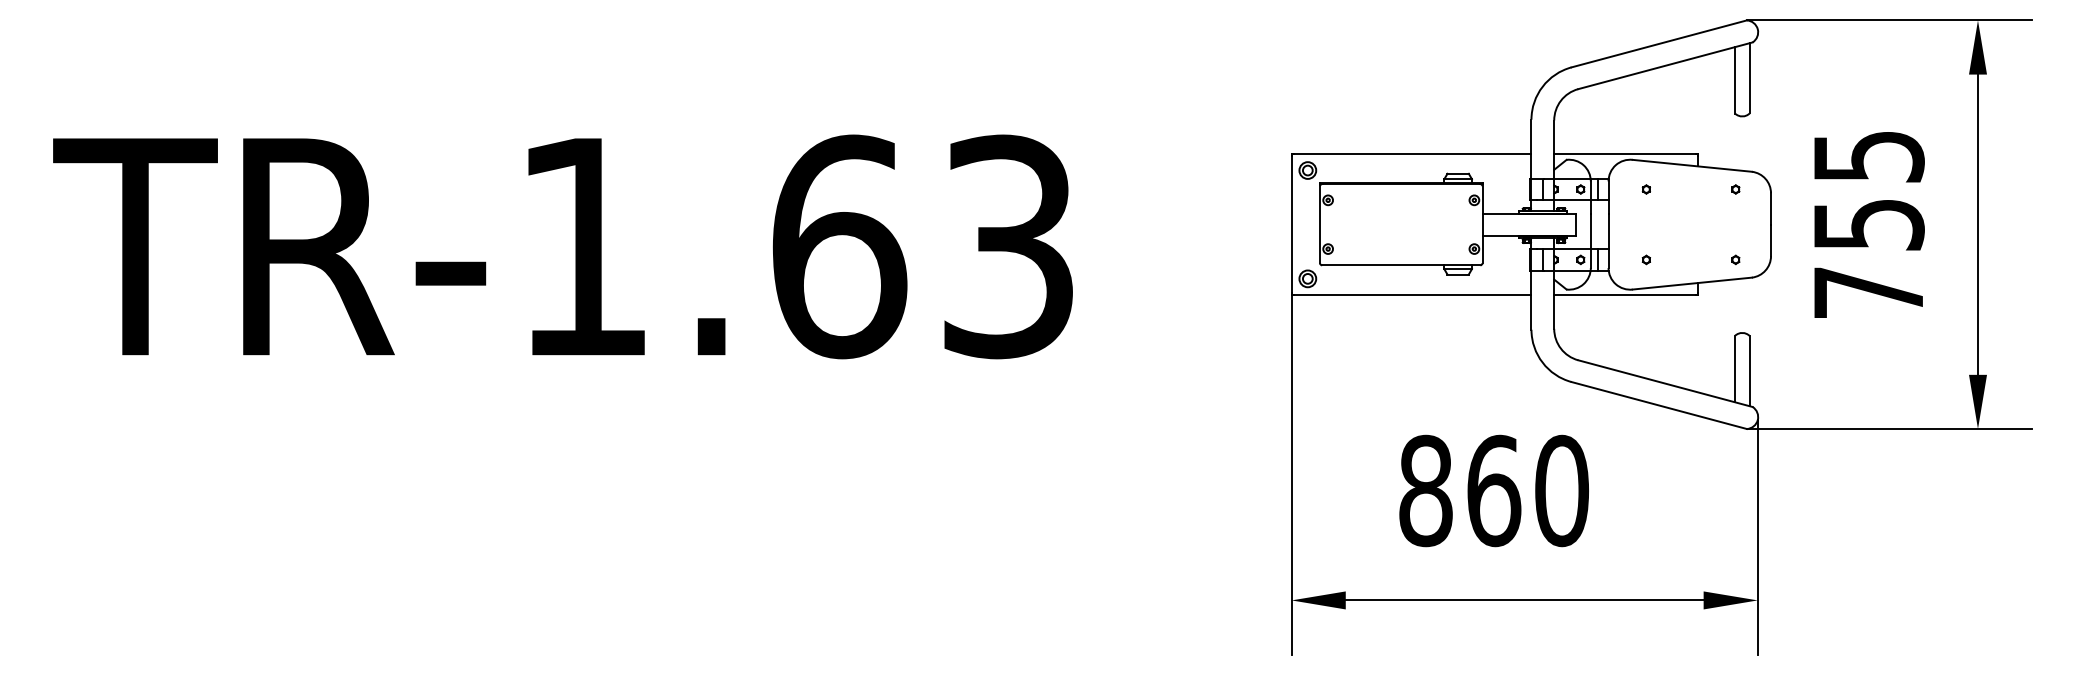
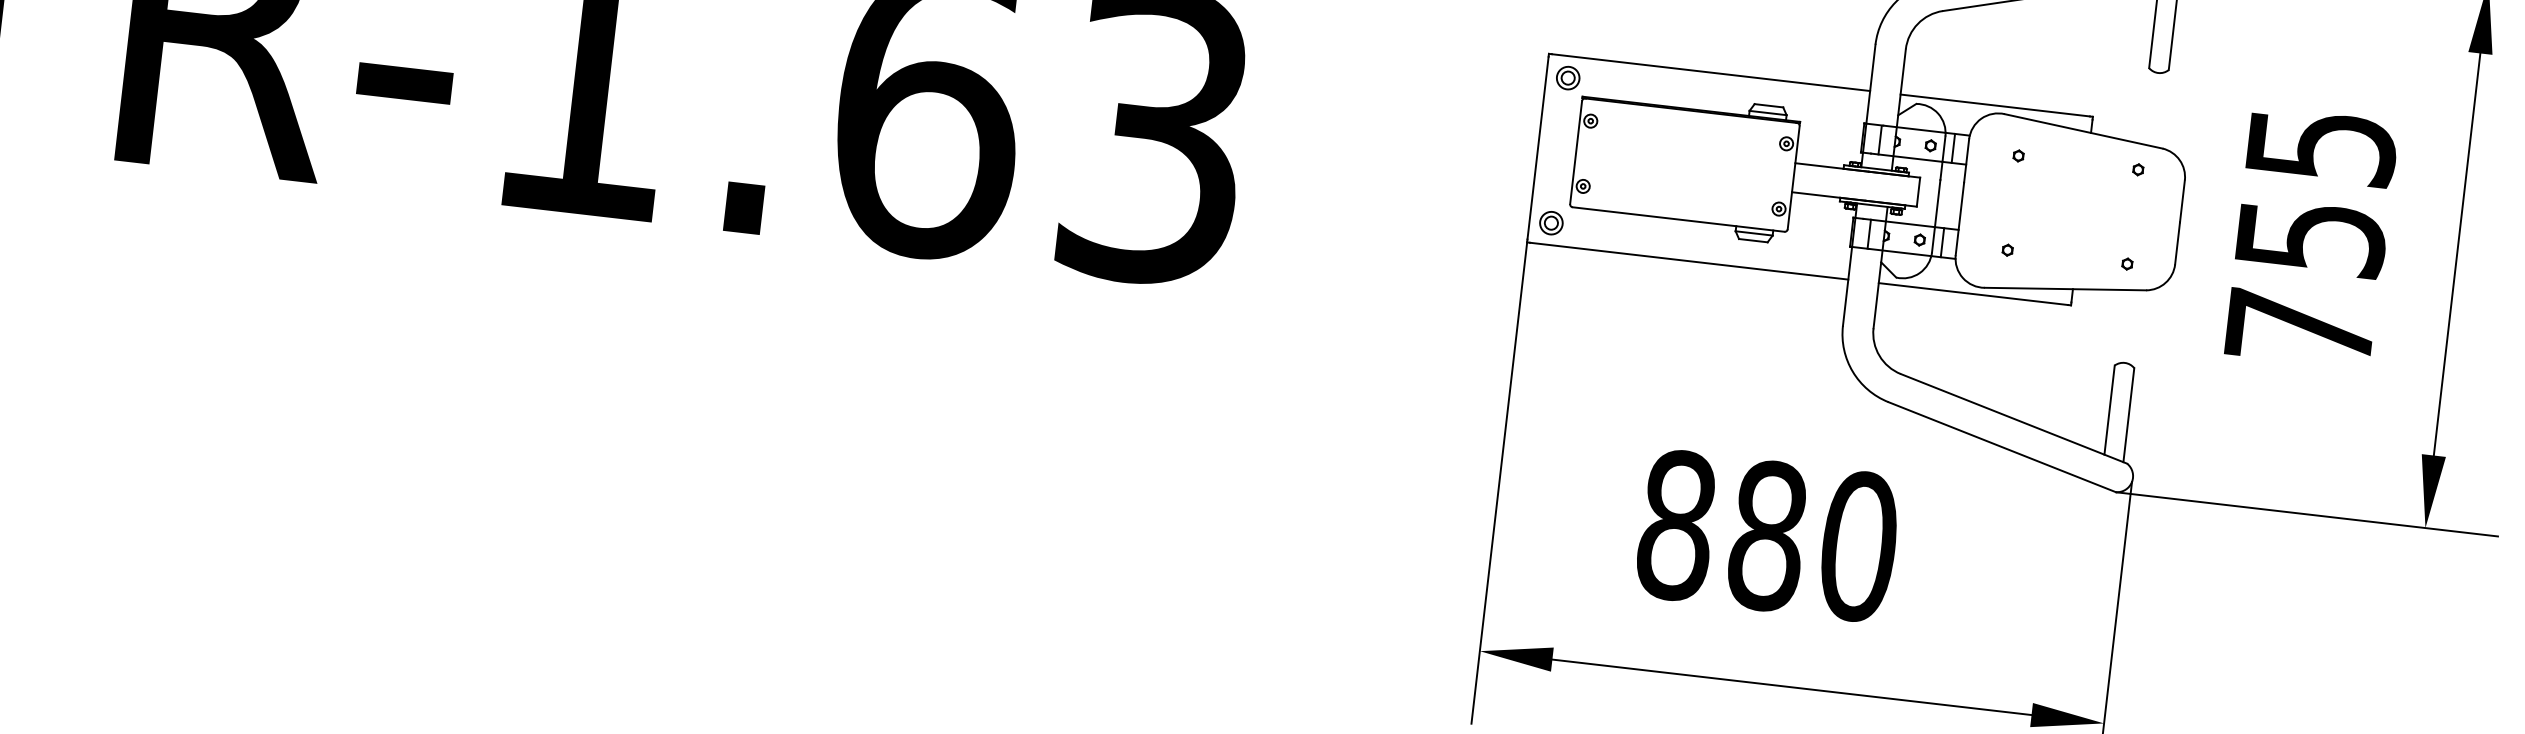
text: (1494, 490) -> (1768, 535), 860 -> 880

